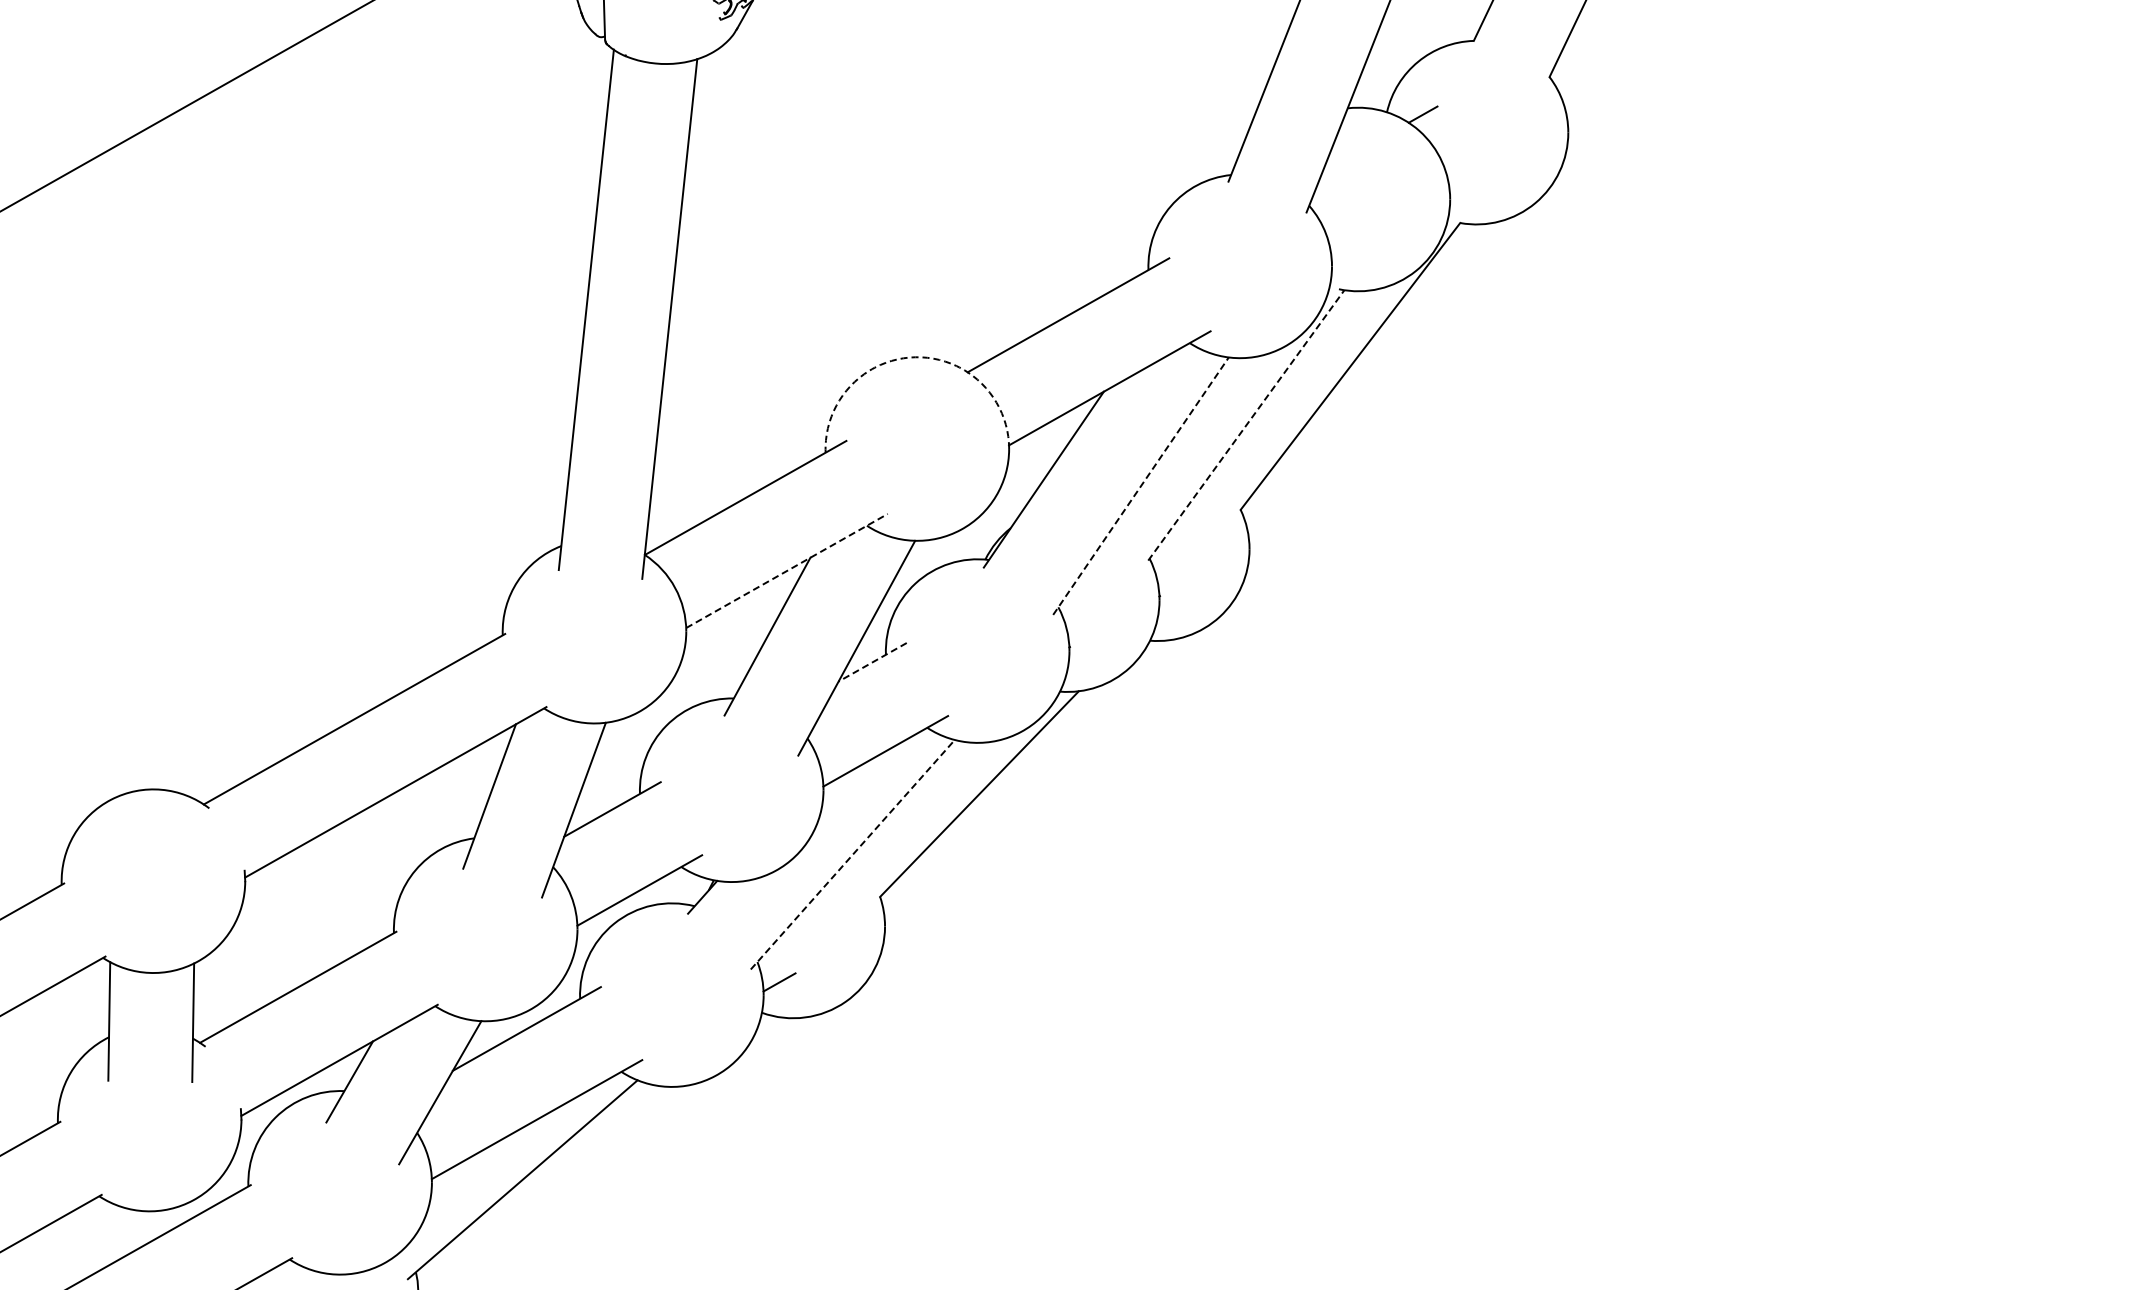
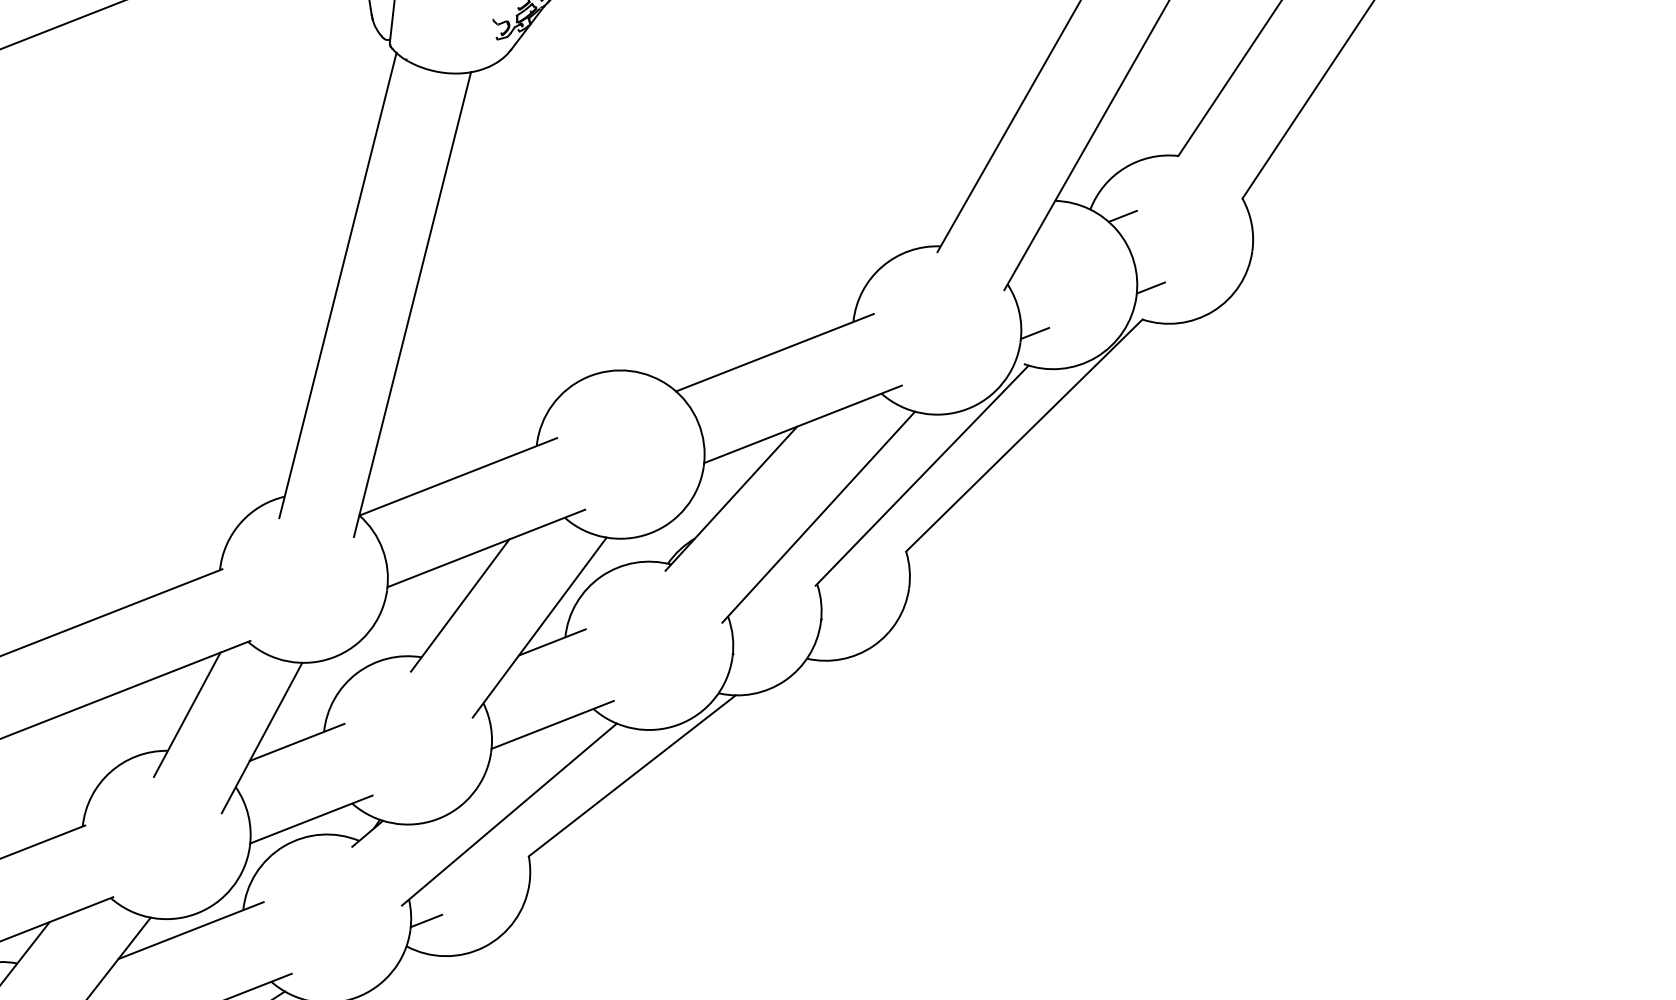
line: (1464, 187) -> (1150, 287), added
line: (1345, 254) -> (1034, 333), added
arc: (915, 357) -> (630, 371), dashed -> solid
line: (1246, 425) -> (922, 475), dashed -> solid
line: (1141, 486) -> (819, 517), dashed -> solid
line: (787, 571) -> (486, 548), dashed -> solid
line: (872, 662) -> (552, 642), dashed -> solid
line: (852, 854) -> (509, 814), dashed -> solid

